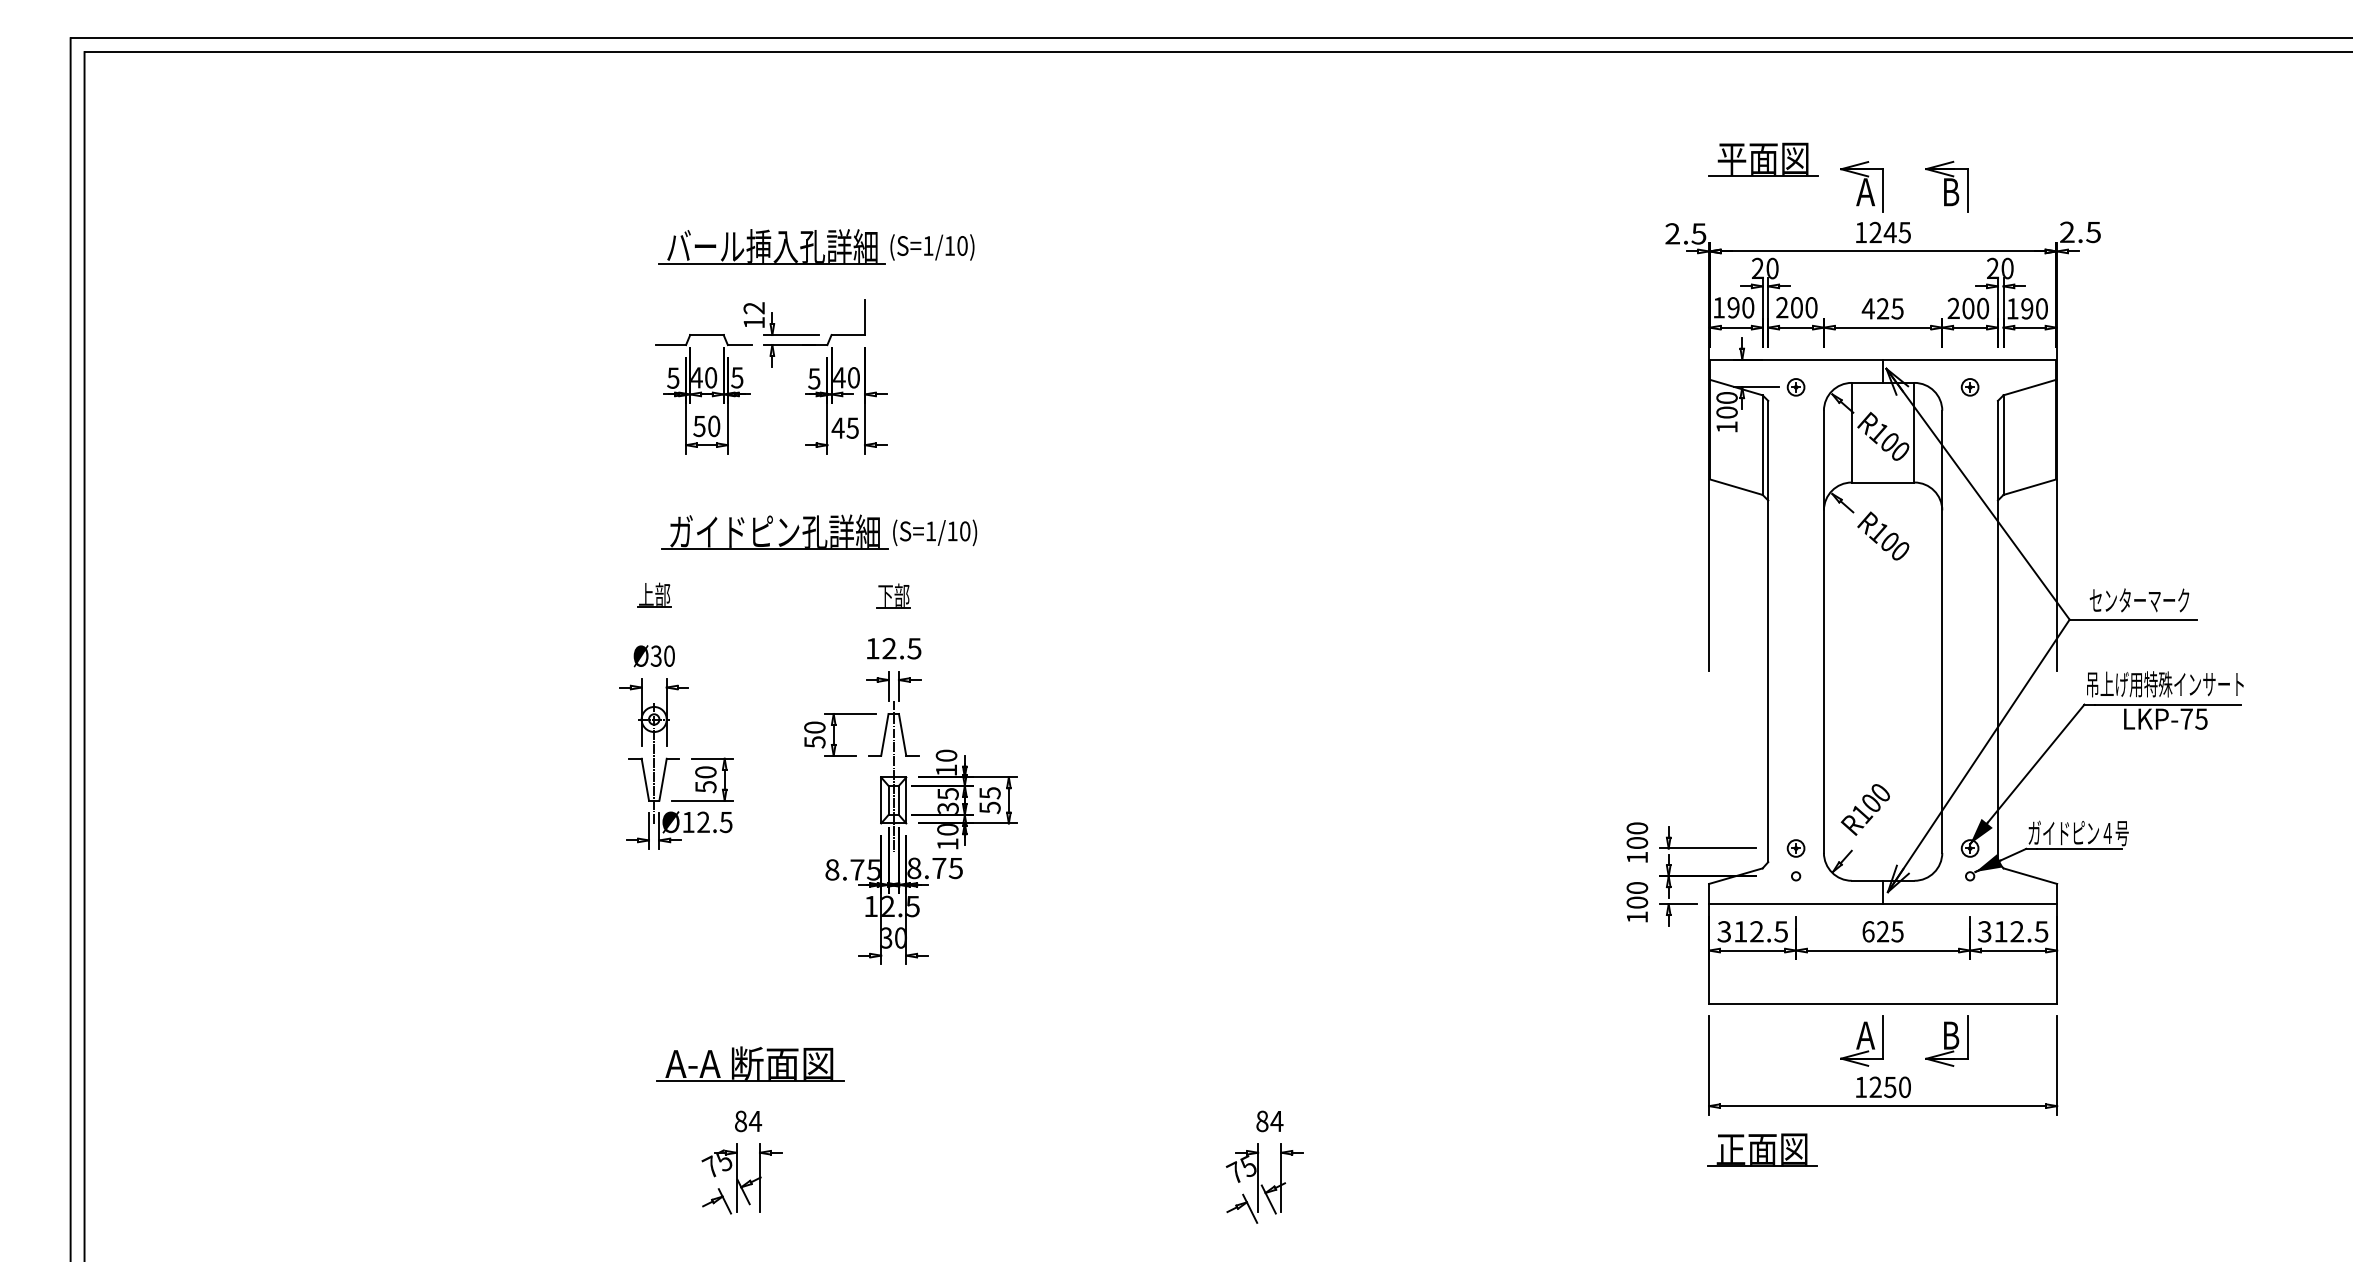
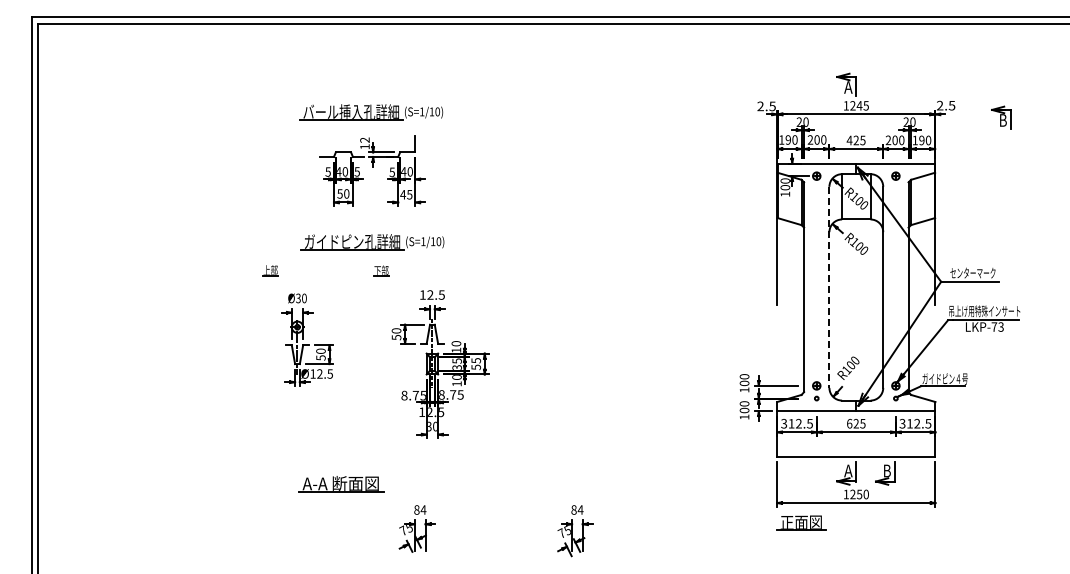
part: (1762, 159) -> (801, 72), removed
part: (1947, 185) -> (1001, 117), moved
part: (770, 374) -> (372, 170), moved
part: (654, 594) -> (270, 270), moved
part: (893, 594) -> (381, 270), moved
line: (1824, 632) -> (829, 287), solid -> dashed
text: (2200, 717) -> (1000, 326), LKP-75 -> LKP-73
part: (911, 801) -> (440, 364), moved
part: (739, 1162) -> (416, 528), moved

